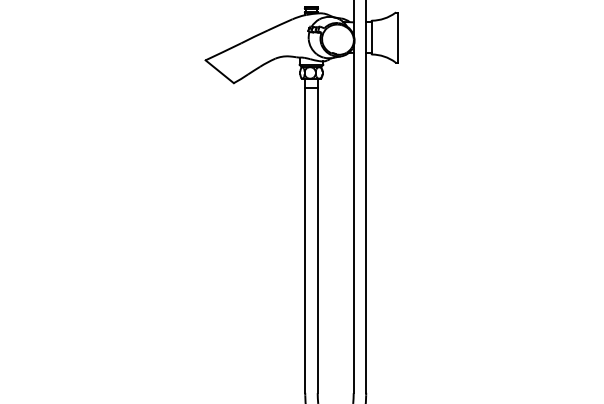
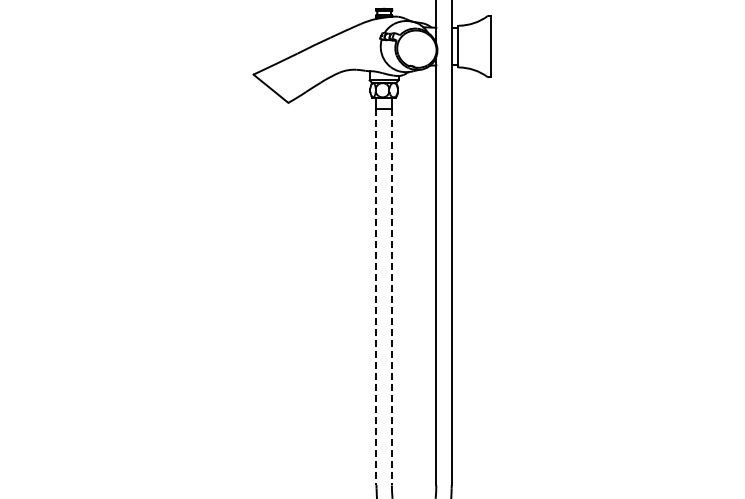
line: (305, 240) -> (376, 297), solid -> dashed
line: (317, 240) -> (391, 297), solid -> dashed

